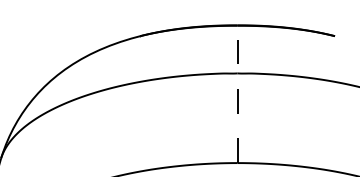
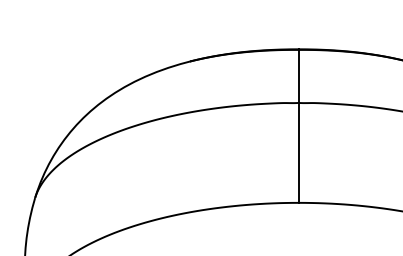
line: (237, 94) -> (298, 126), dashed -> solid

